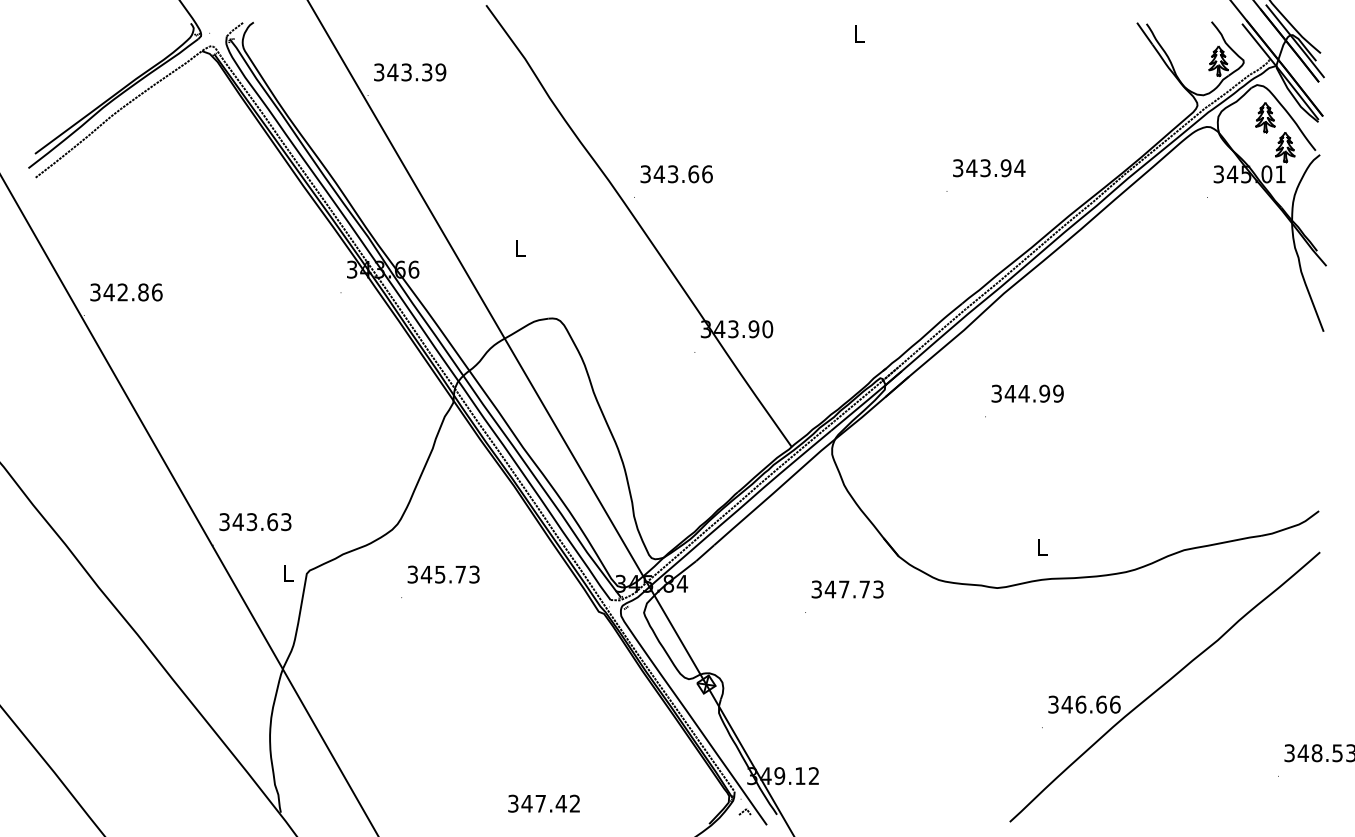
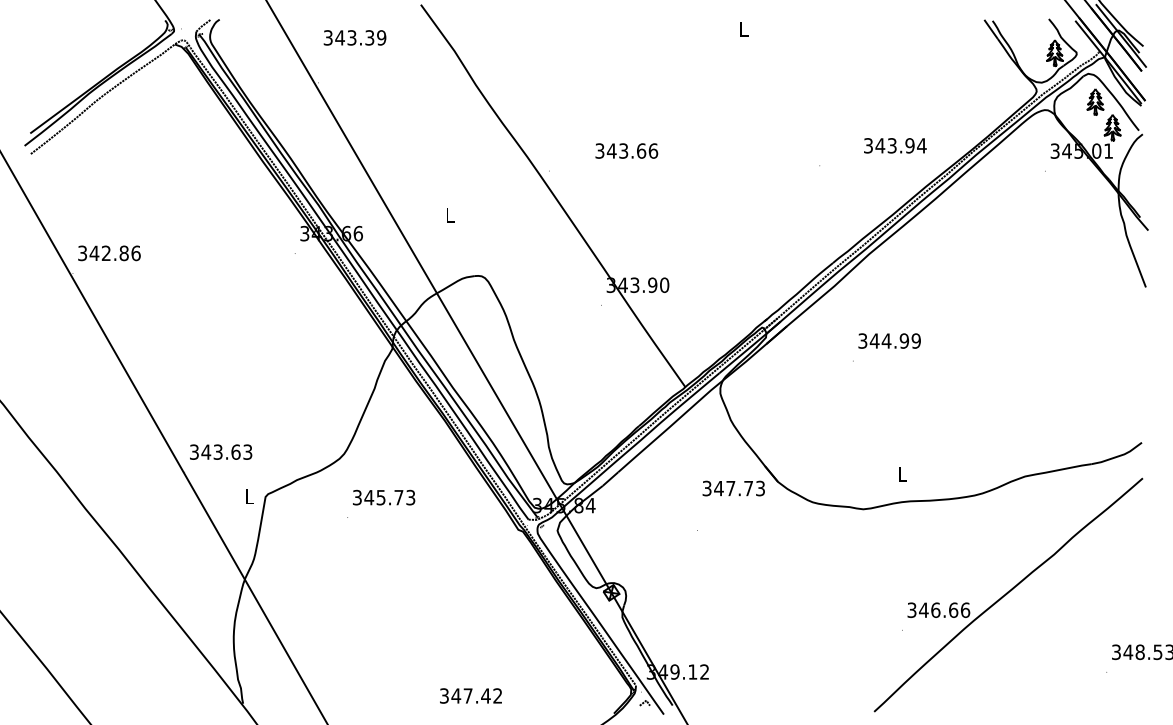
text: (409, 71) -> (354, 37), moved
text: (989, 167) -> (895, 145), moved
text: (676, 173) -> (626, 150), moved
text: (847, 589) -> (733, 488), moved

